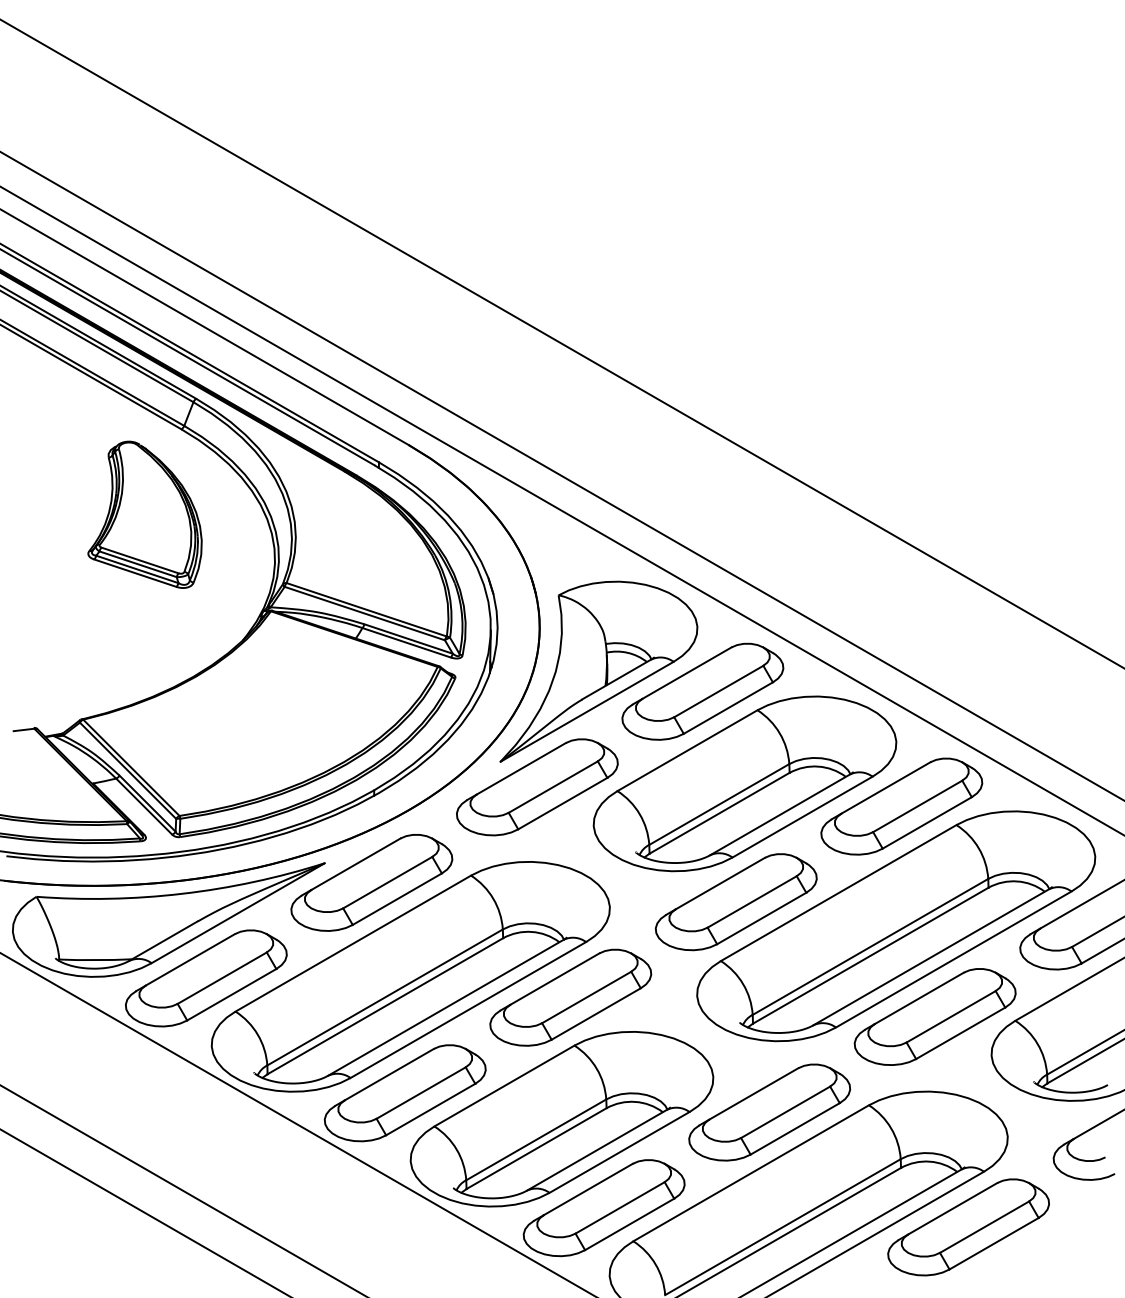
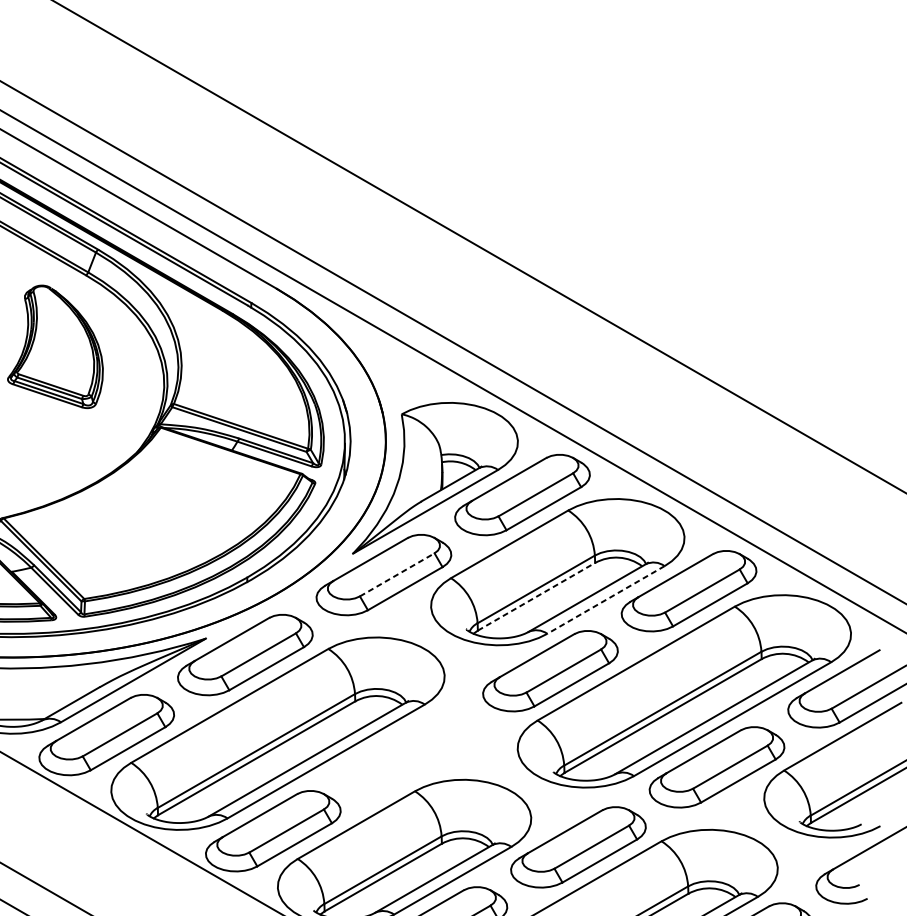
line: (553, 786) -> (397, 574), solid -> dashed
line: (719, 813) -> (536, 596), solid -> dashed
line: (802, 817) -> (605, 600), solid -> dashed
part: (570, 997) -> (411, 751), removed

